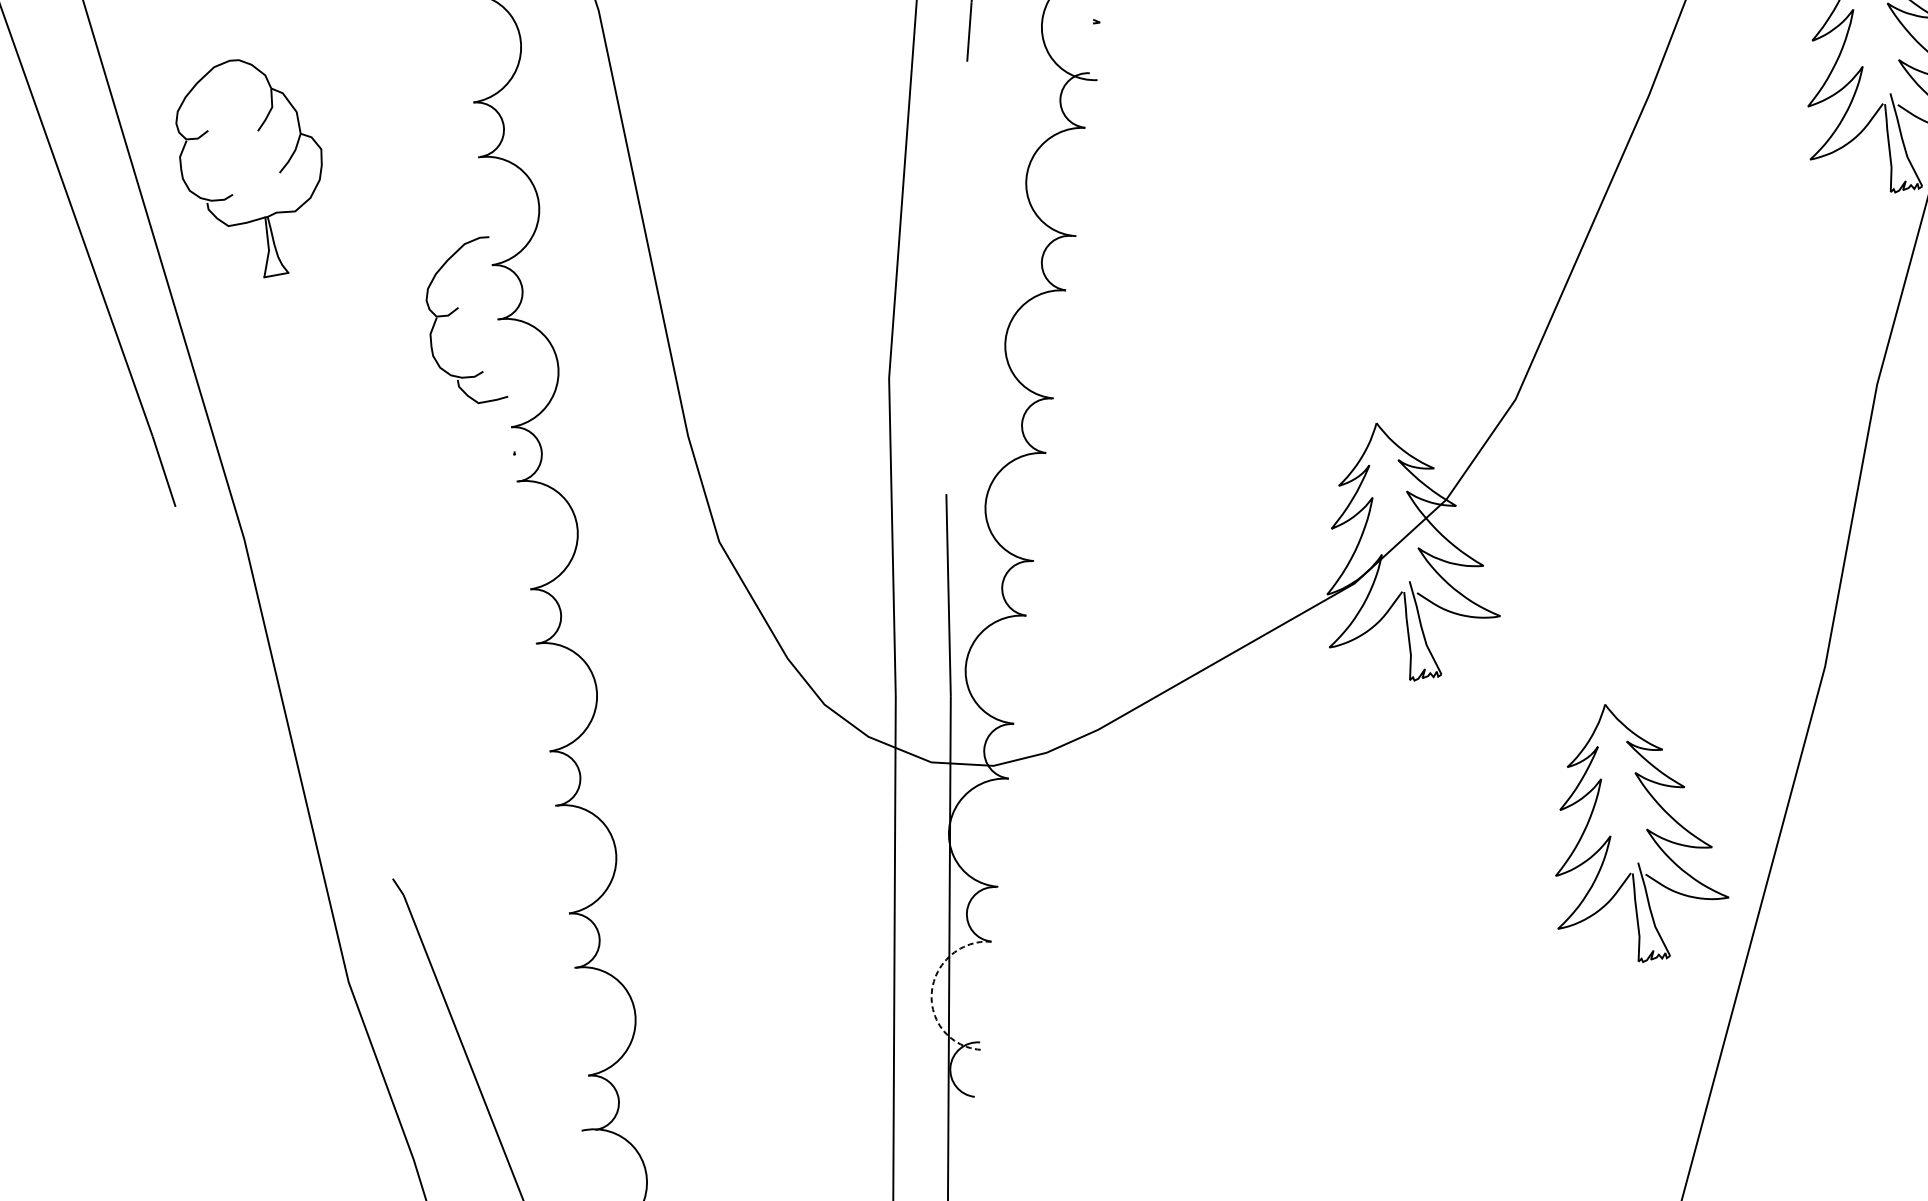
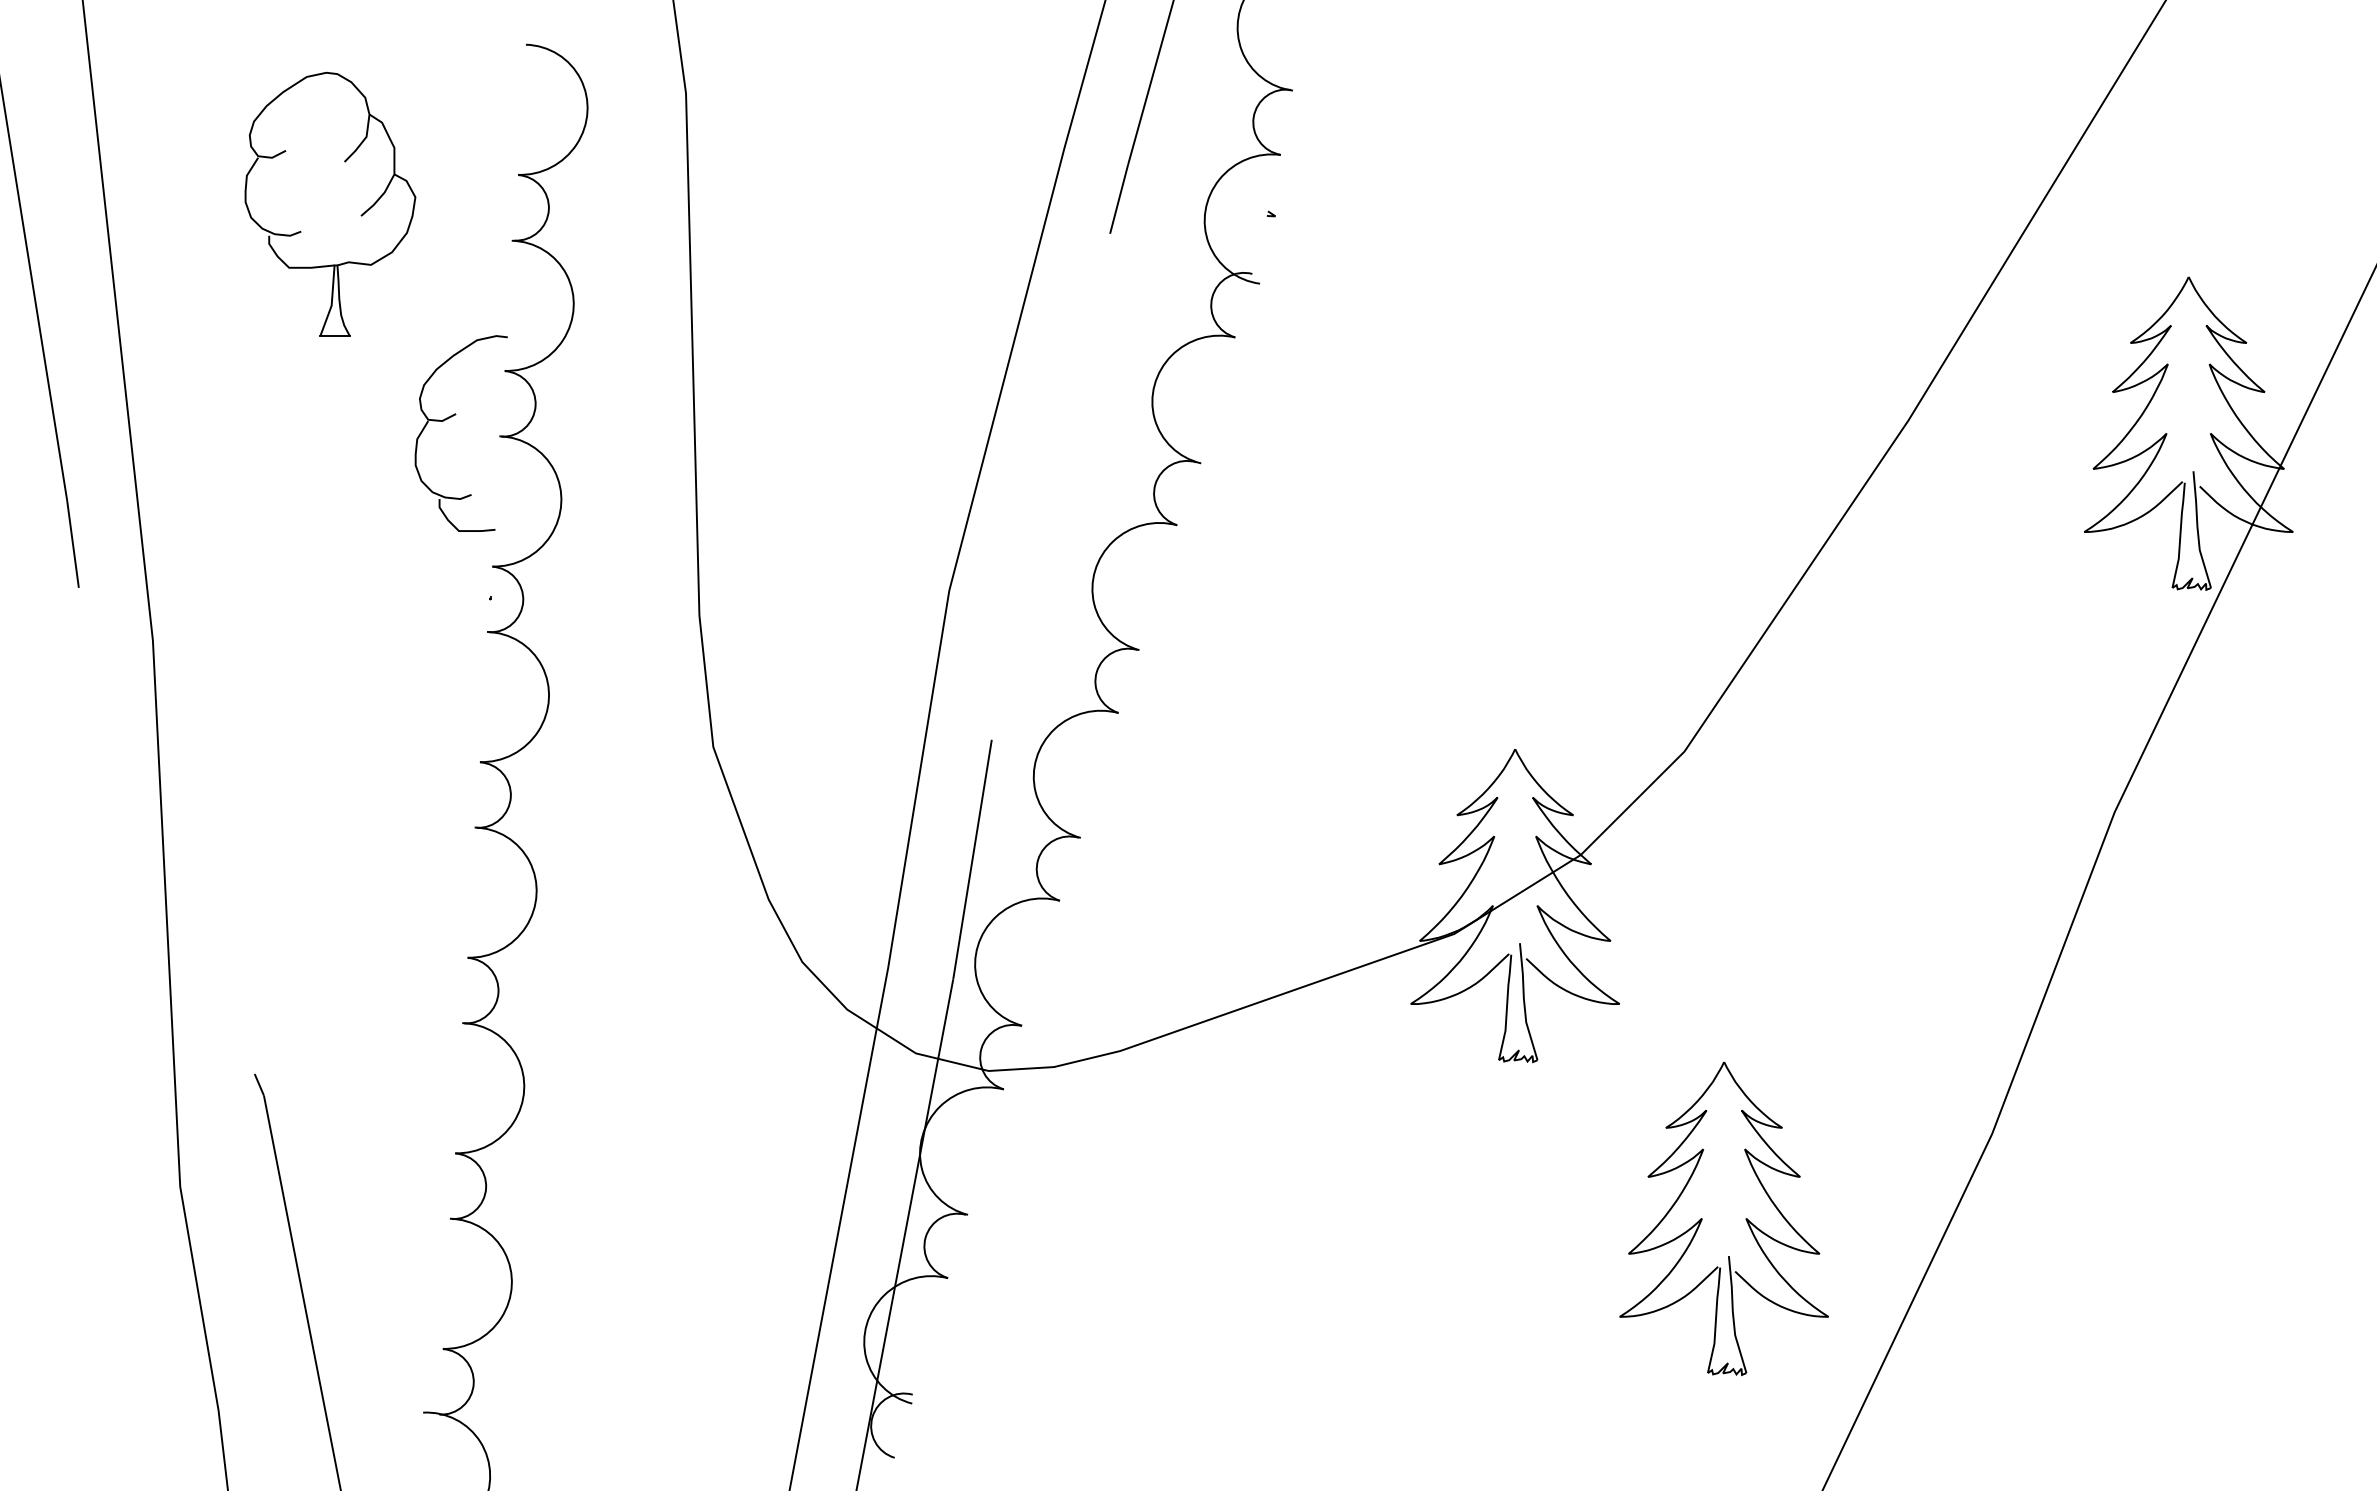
part: (279, 172) -> (360, 215), moved
part: (1610, 835) -> (1702, 1218), moved
arc: (931, 991) -> (866, 1324), dashed -> solid

